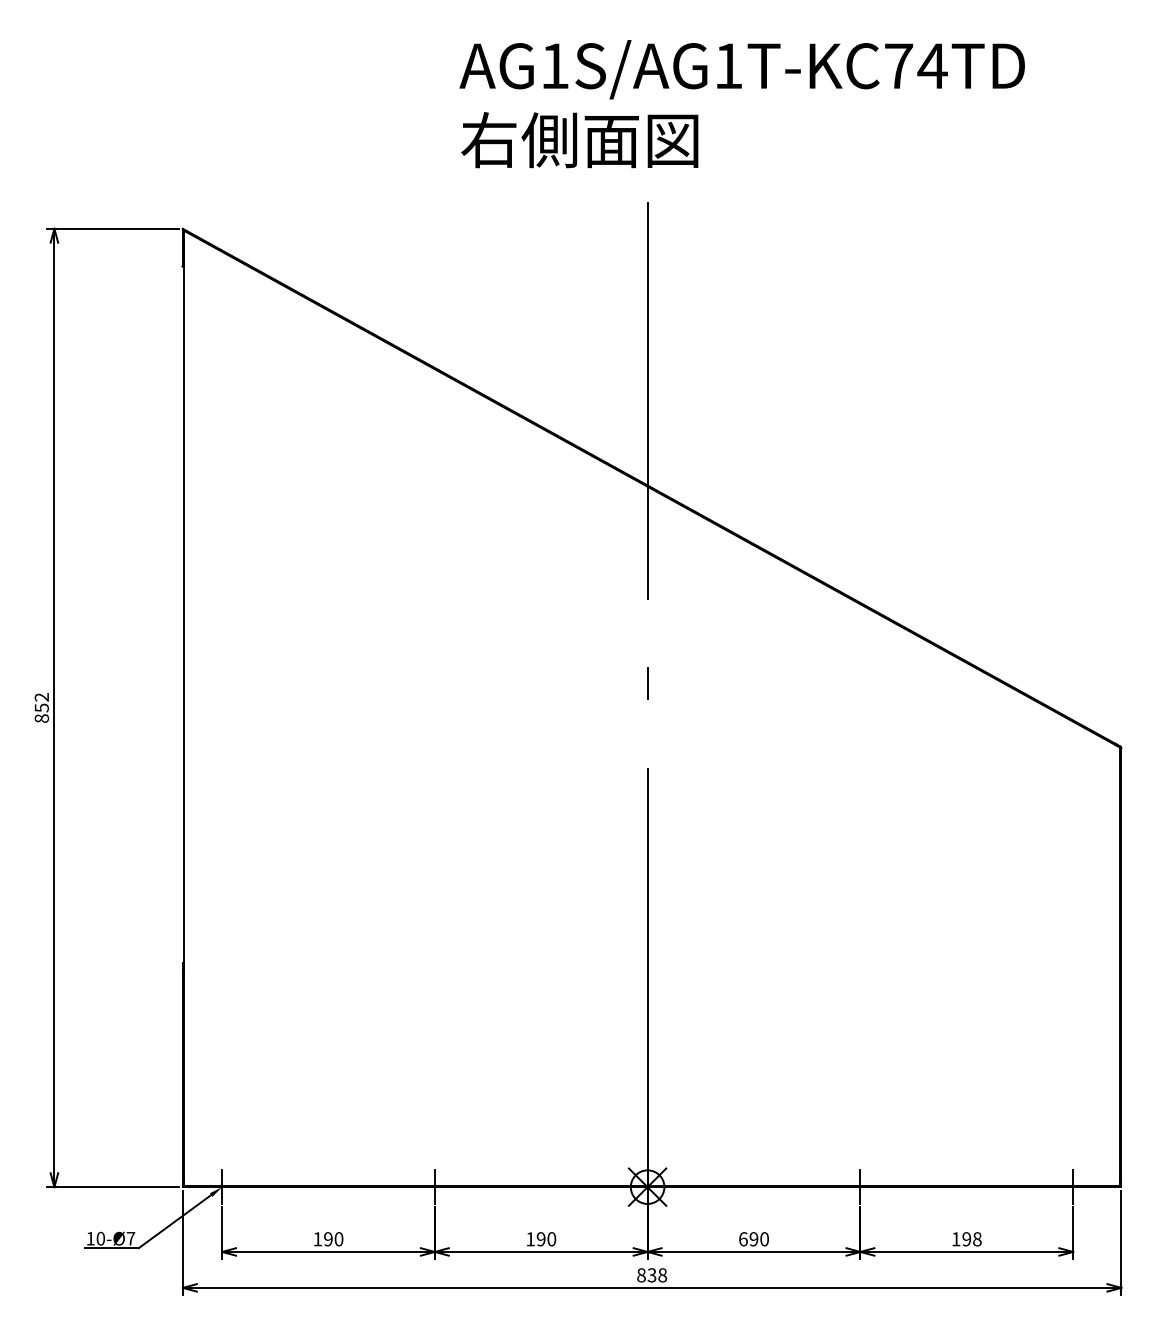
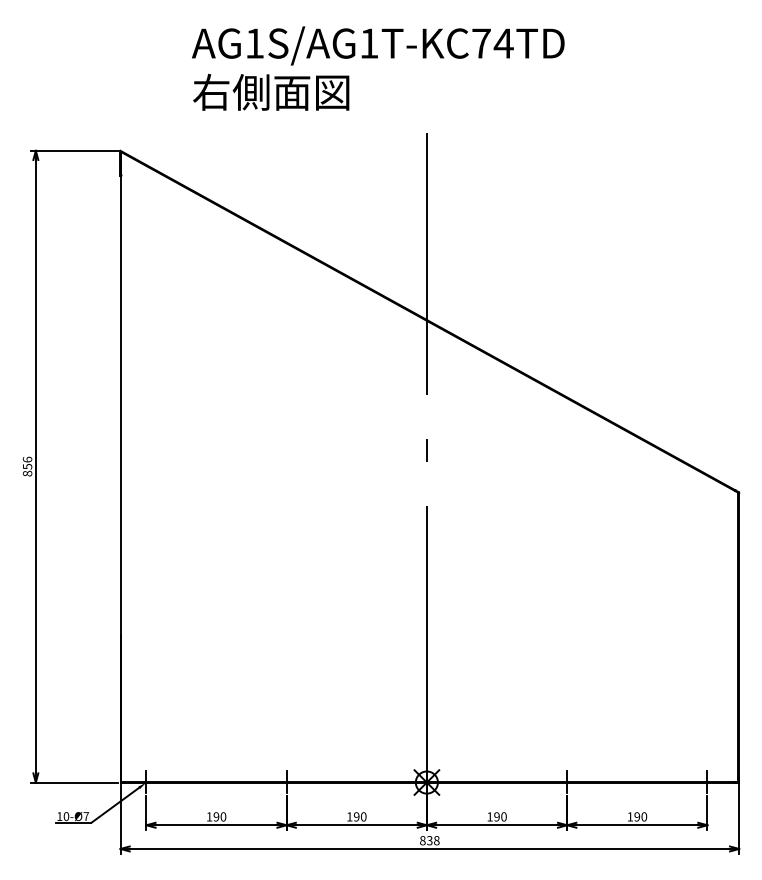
text: (742, 103) -> (378, 68), moved
text: (41, 697) -> (27, 459), 852 -> 856
text: (742, 1238) -> (489, 816), 690 -> 190
text: (977, 1240) -> (644, 817), 198 -> 190

